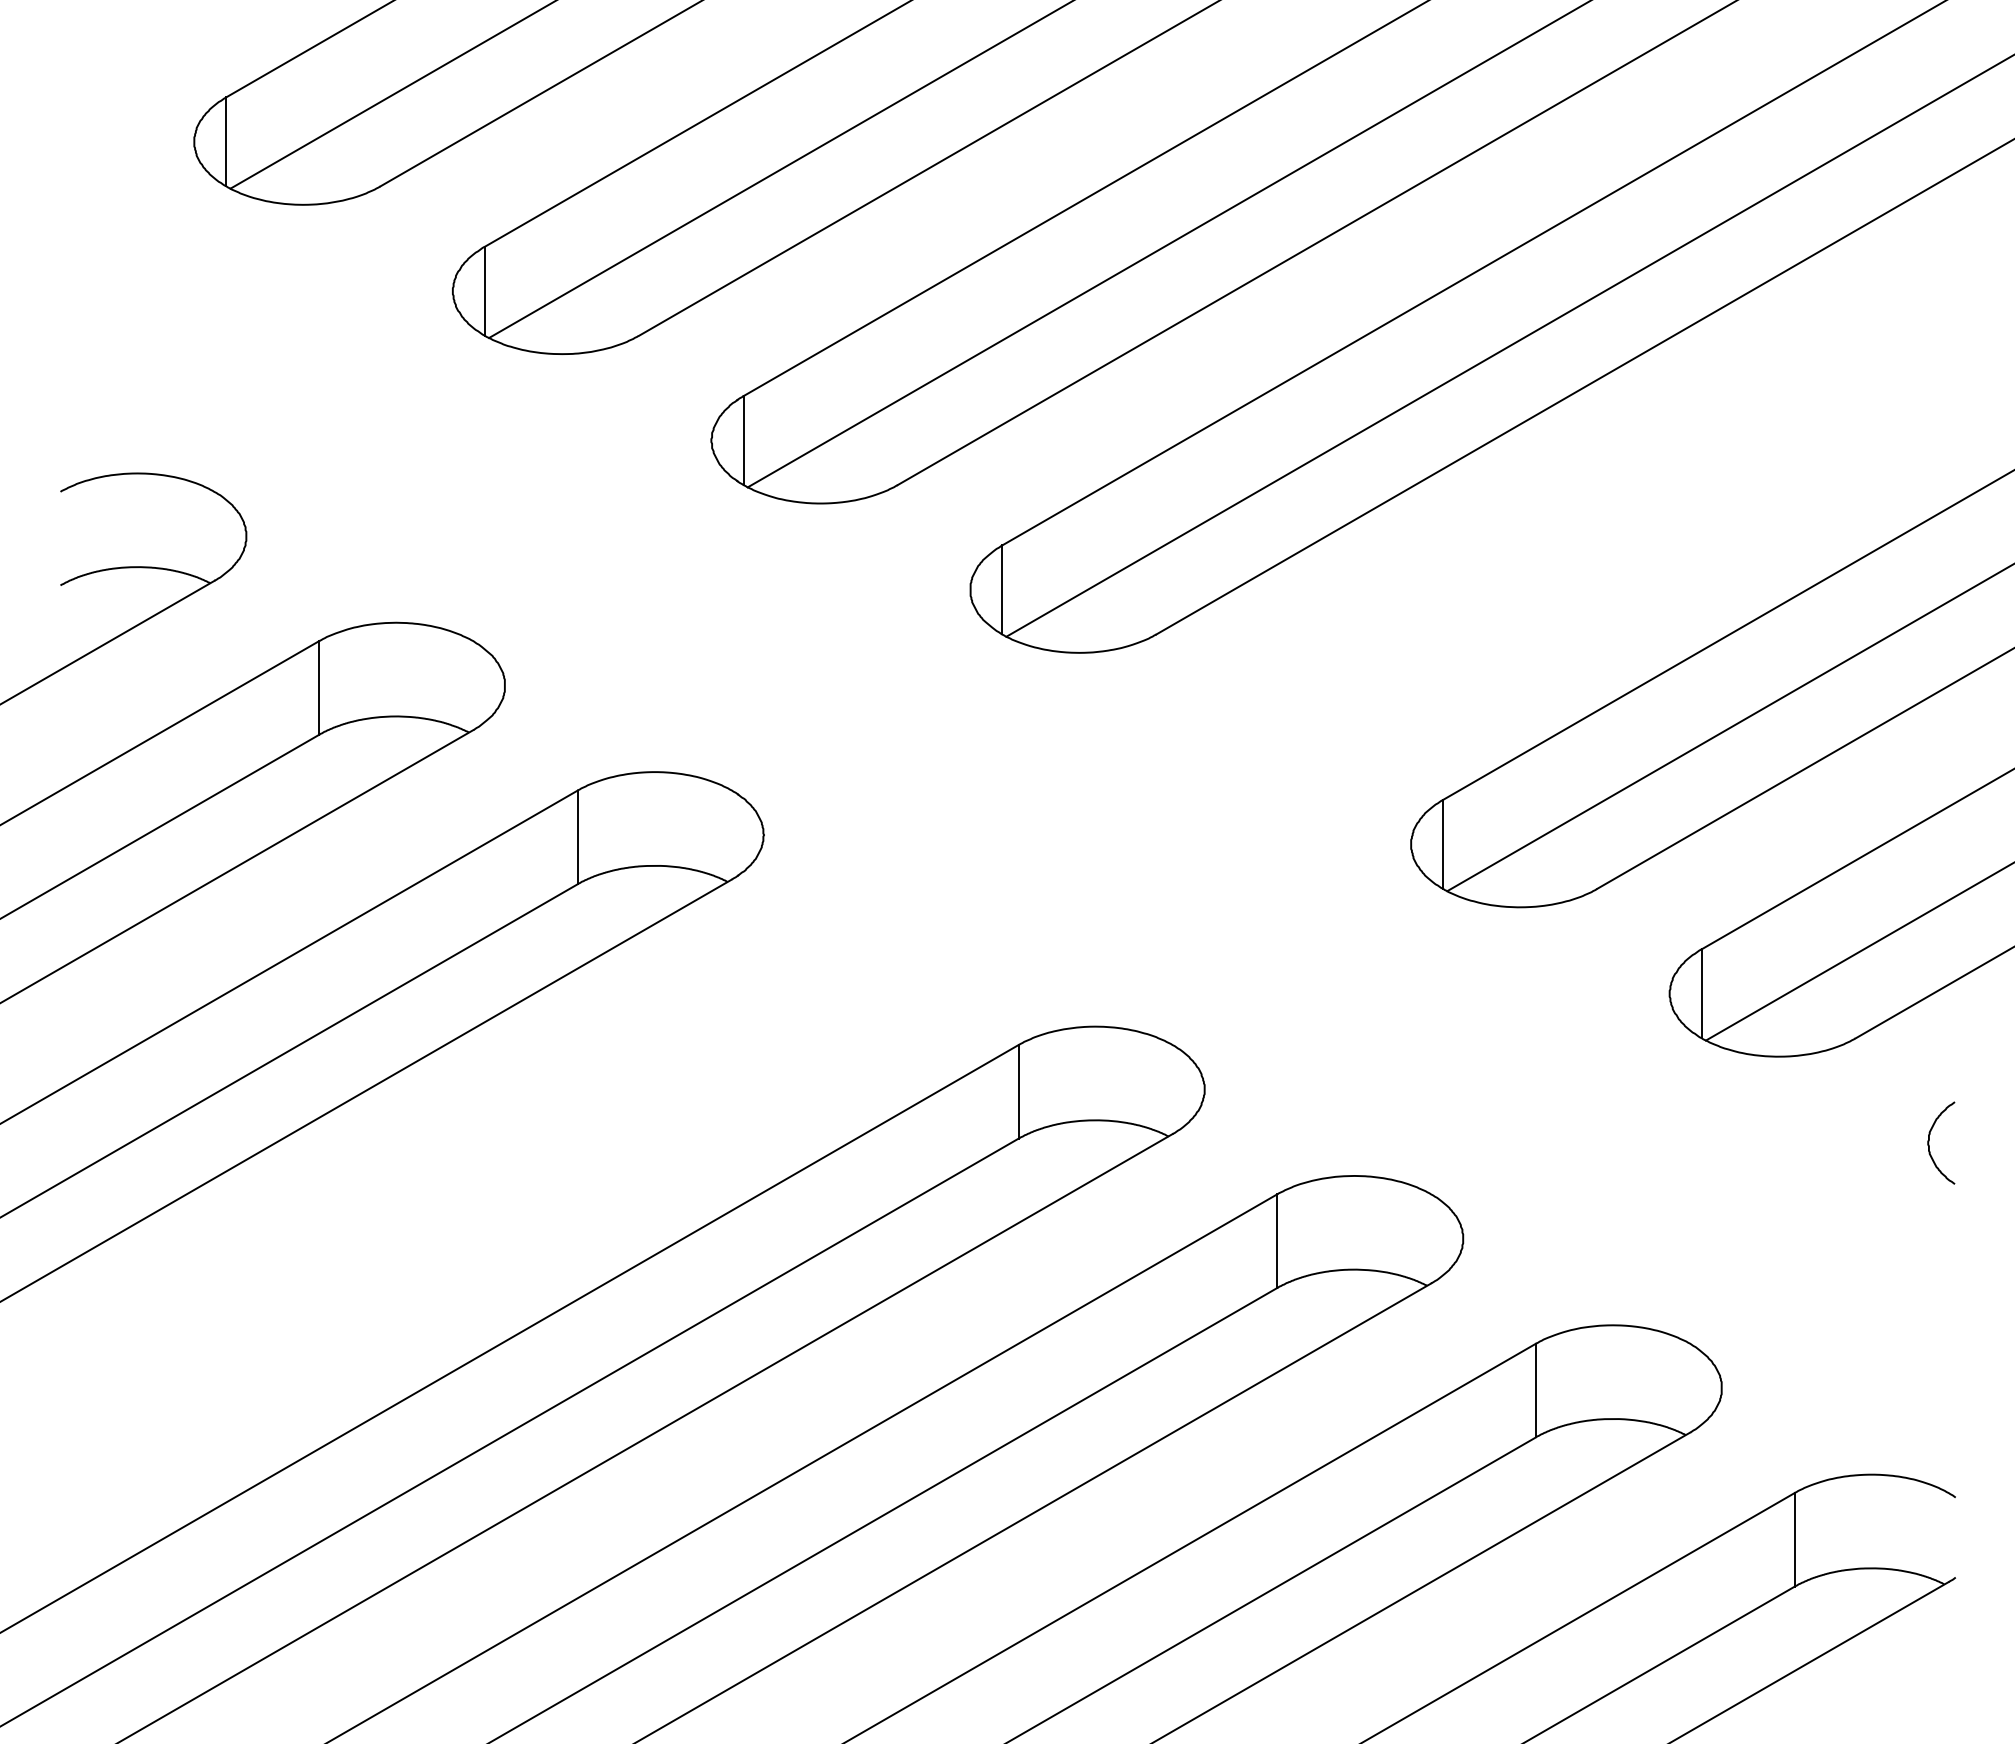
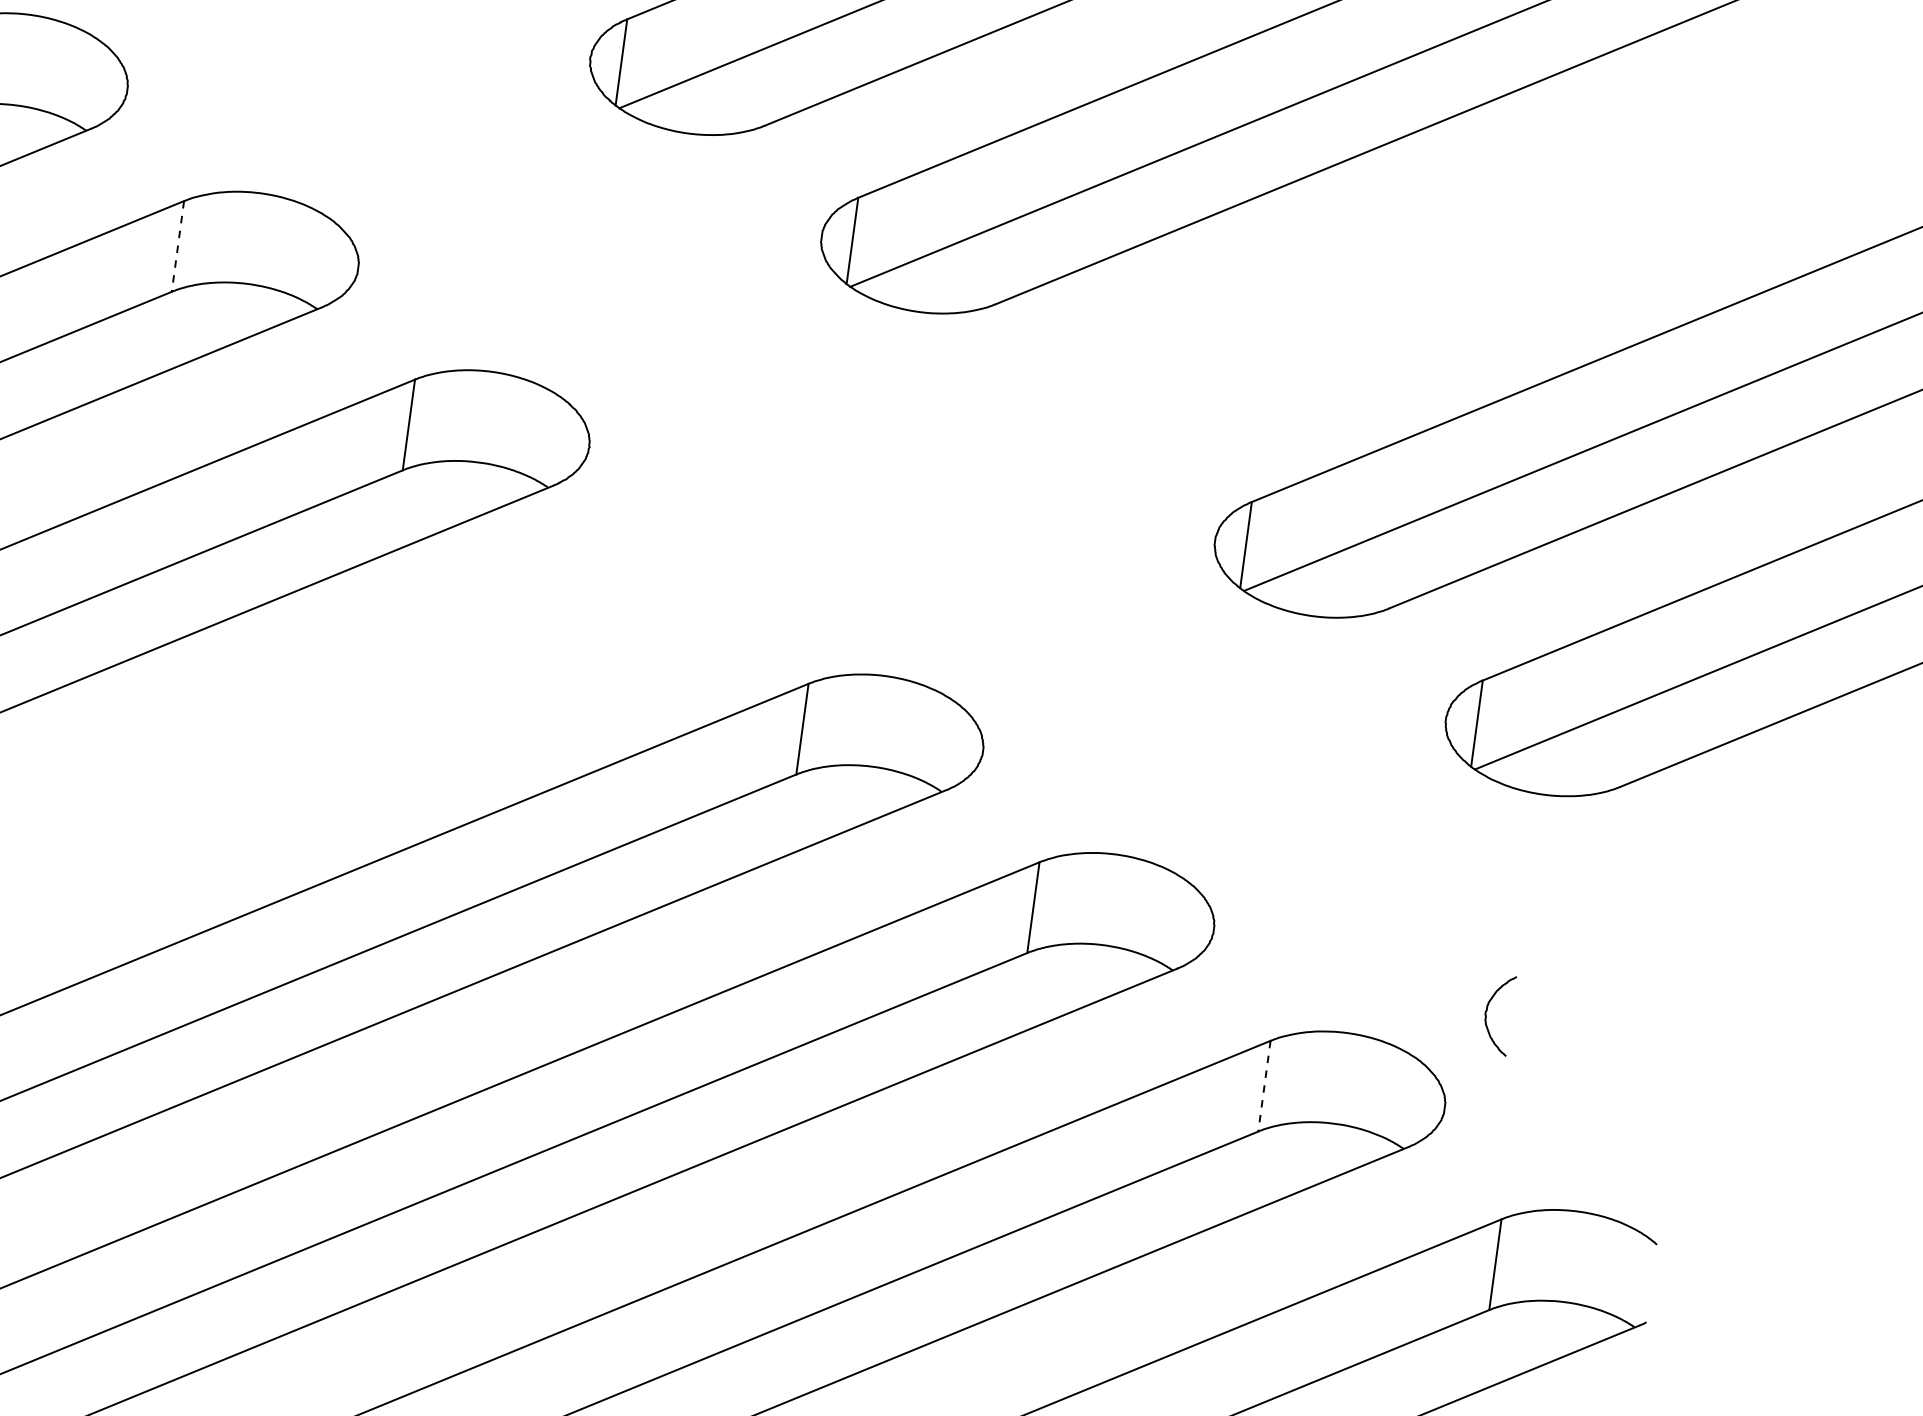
line: (319, 688) -> (178, 246), solid -> dashed
curve: (1929, 1142) -> (1486, 1012), moved
line: (1535, 1390) -> (1264, 1086), solid -> dashed

